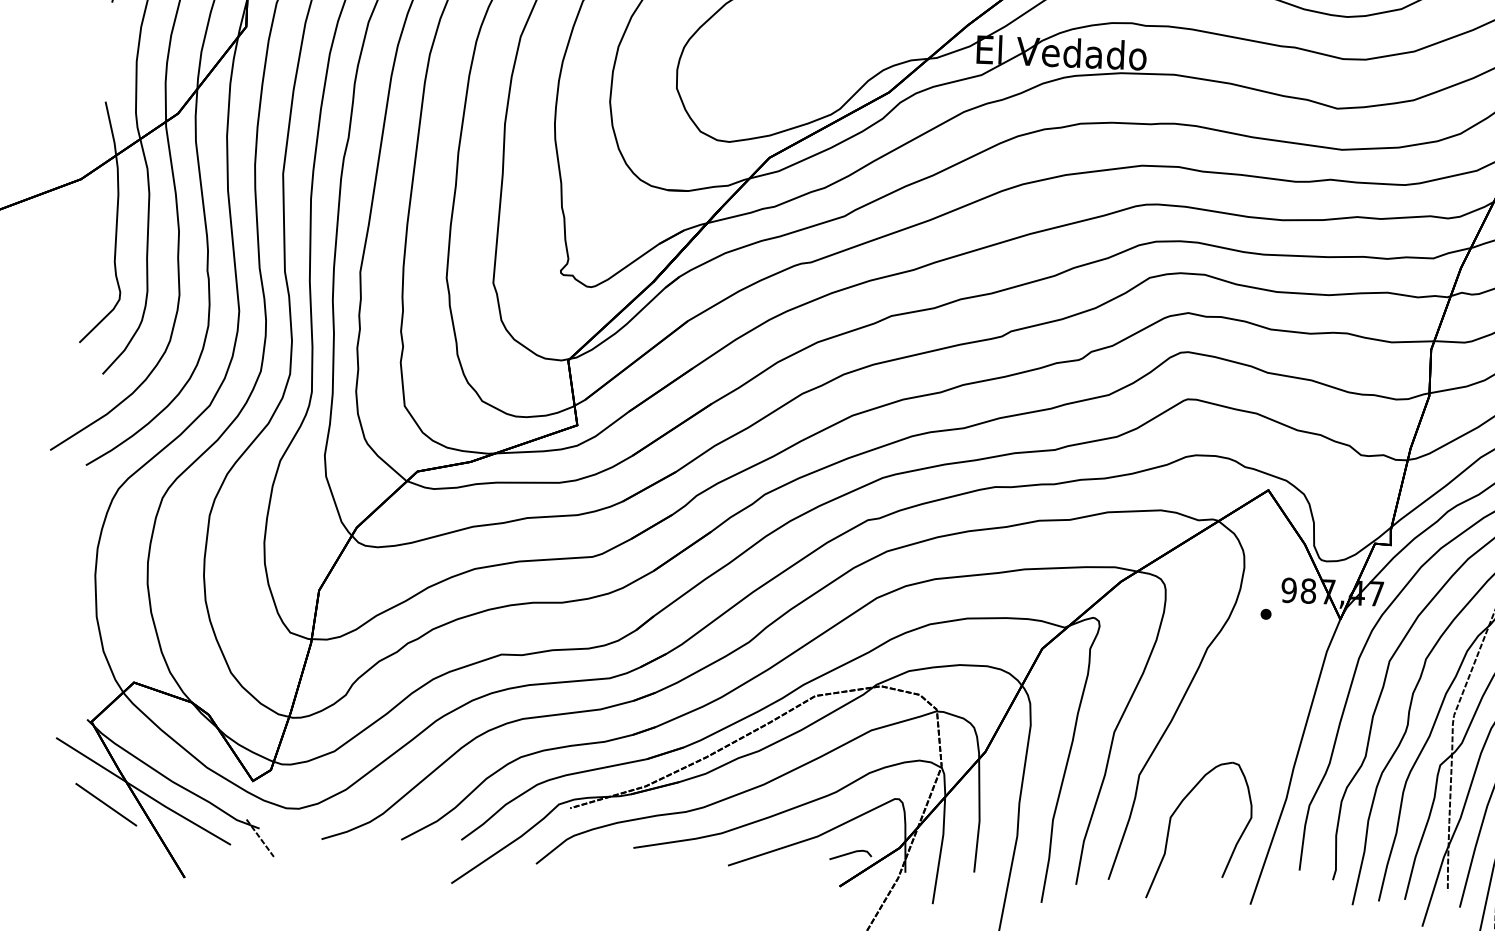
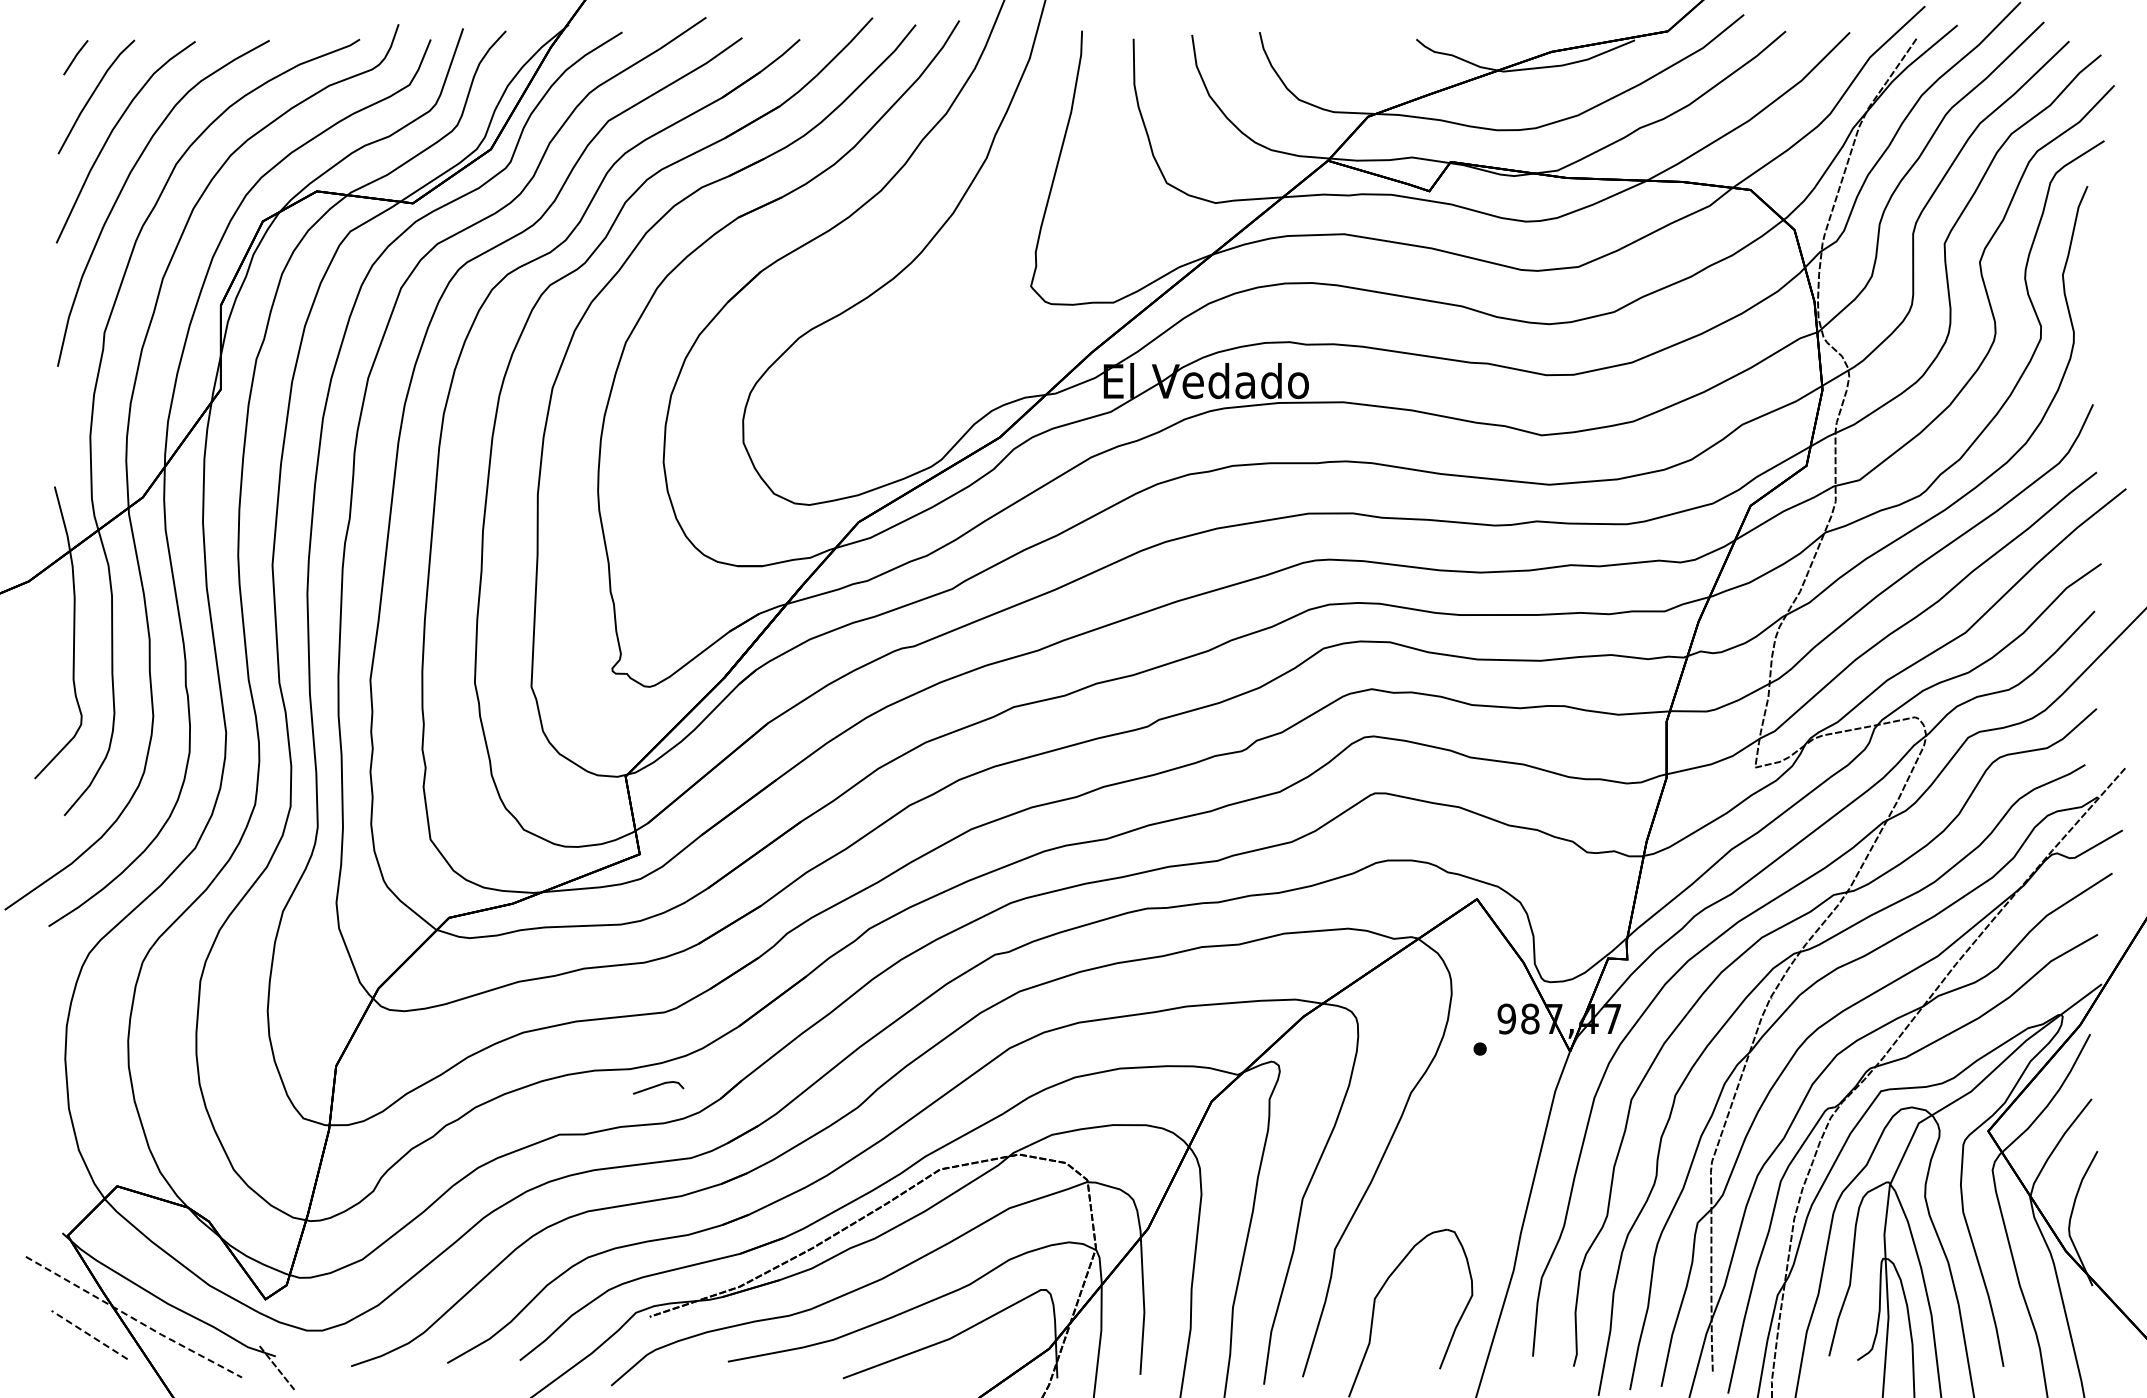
line: (143, 792) -> (133, 1318), solid -> dashed
line: (106, 804) -> (89, 1334), solid -> dashed
line: (850, 854) -> (658, 1086), moved

